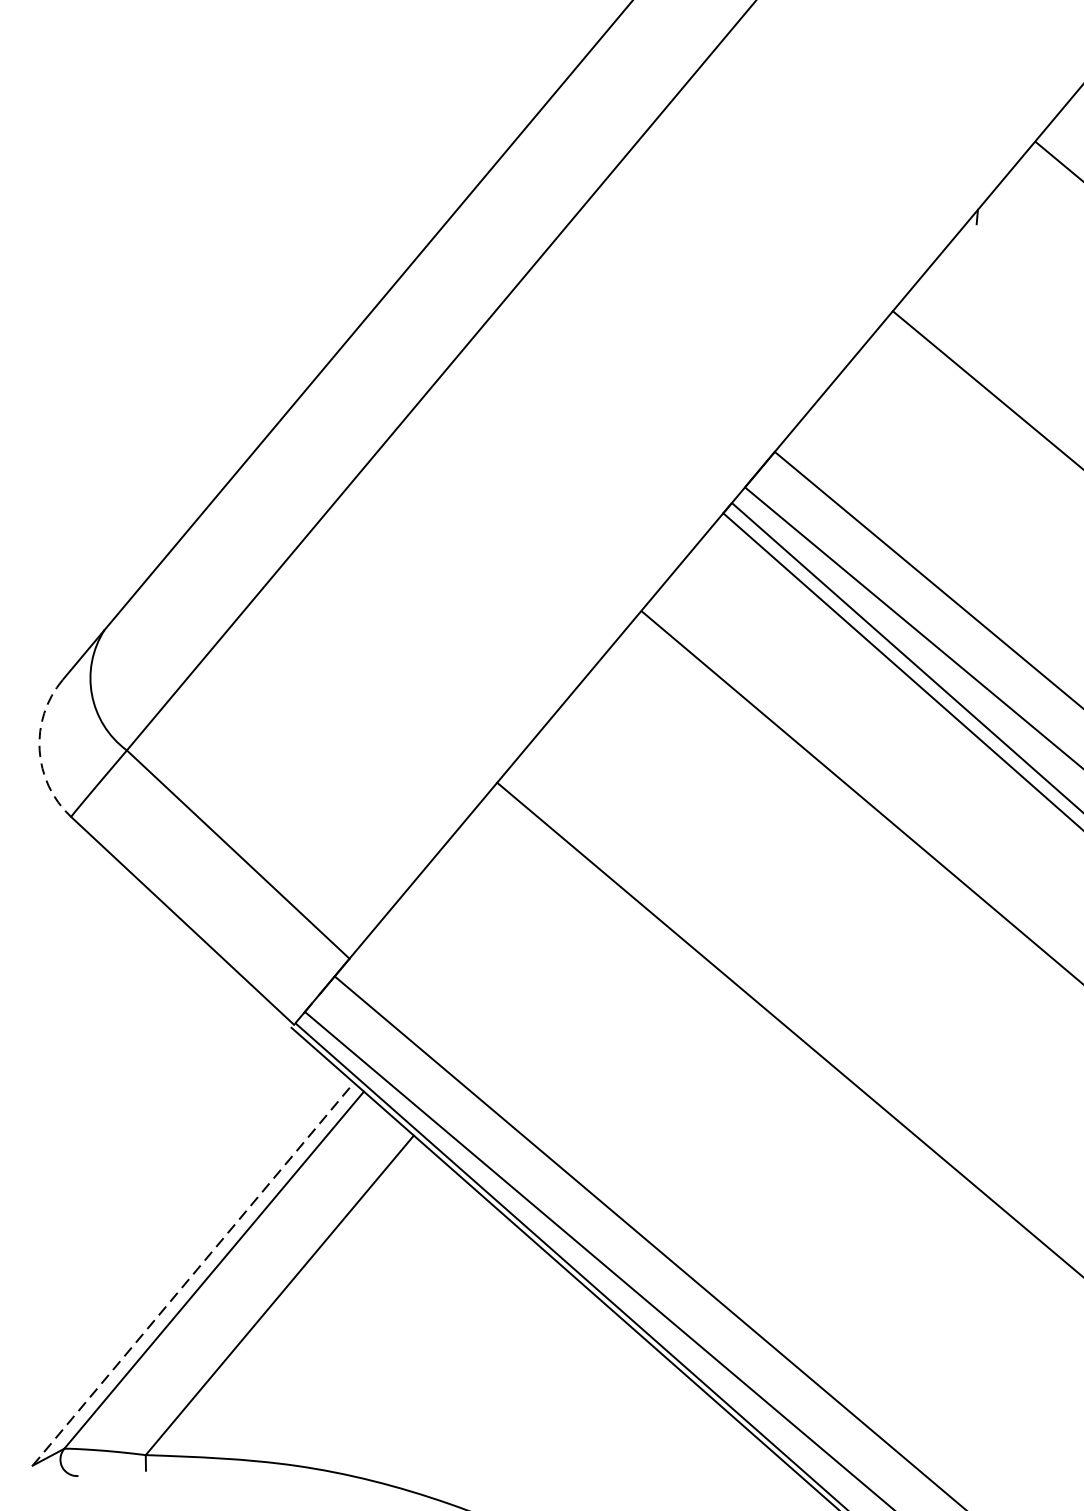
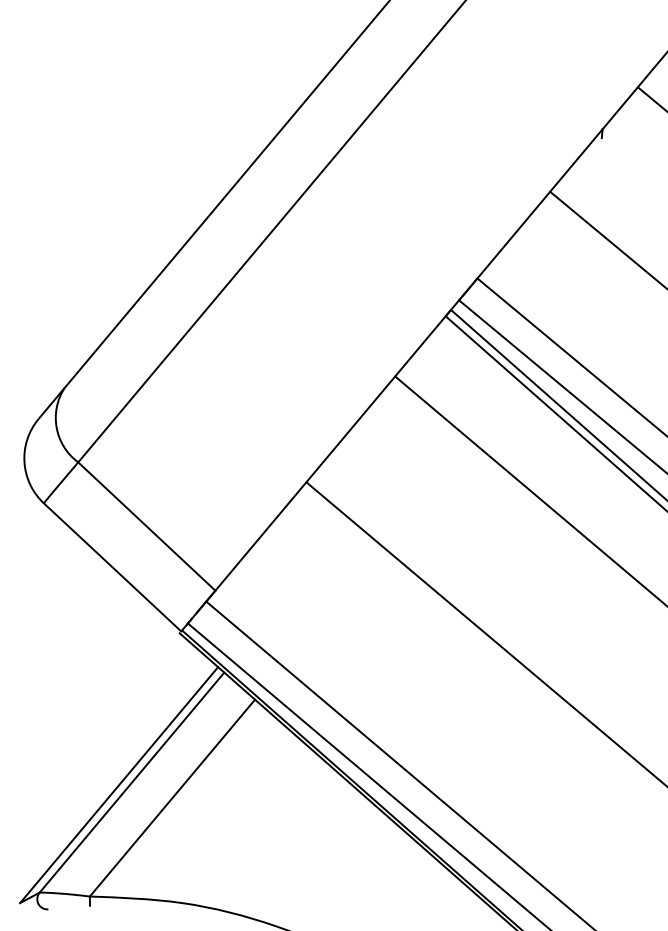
arc: (39, 750) -> (24, 462), dashed -> solid
line: (193, 1274) -> (119, 785), dashed -> solid

